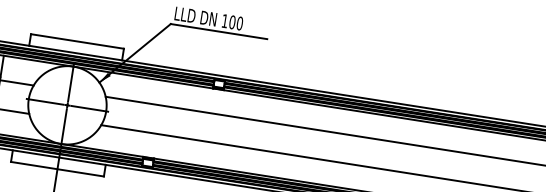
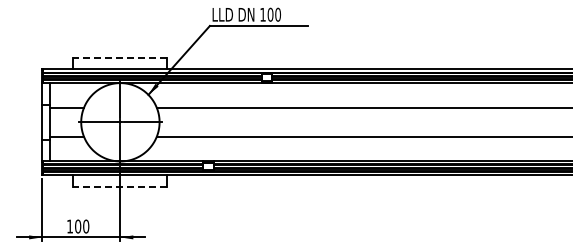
line: (76, 41) -> (119, 57), solid -> dashed
line: (56, 168) -> (119, 186), solid -> dashed

